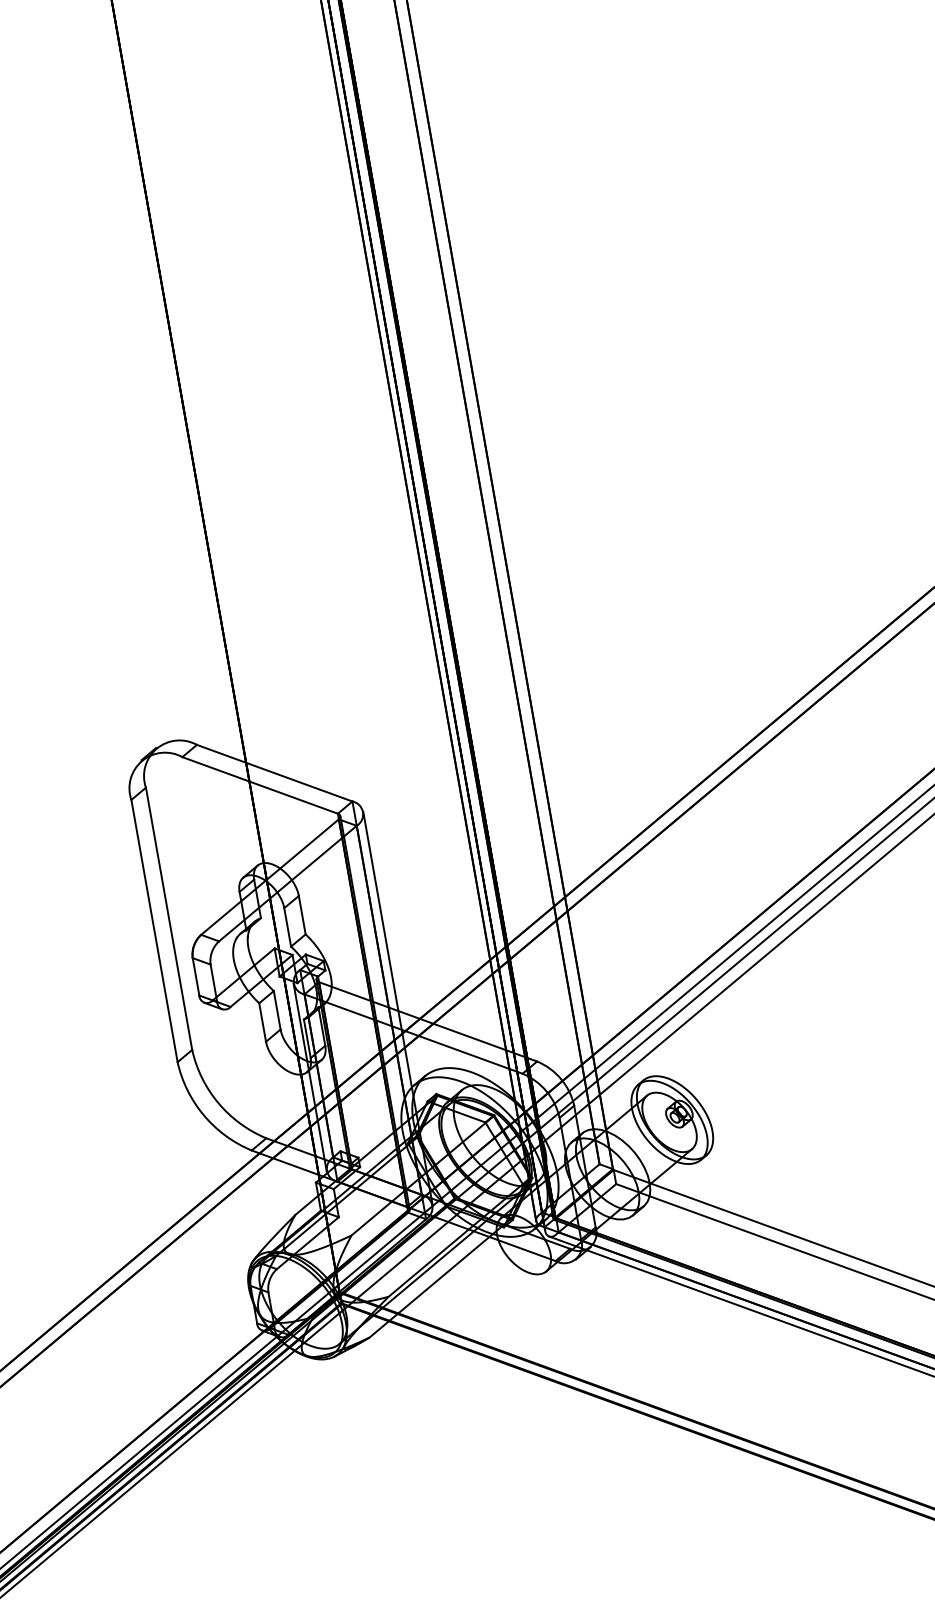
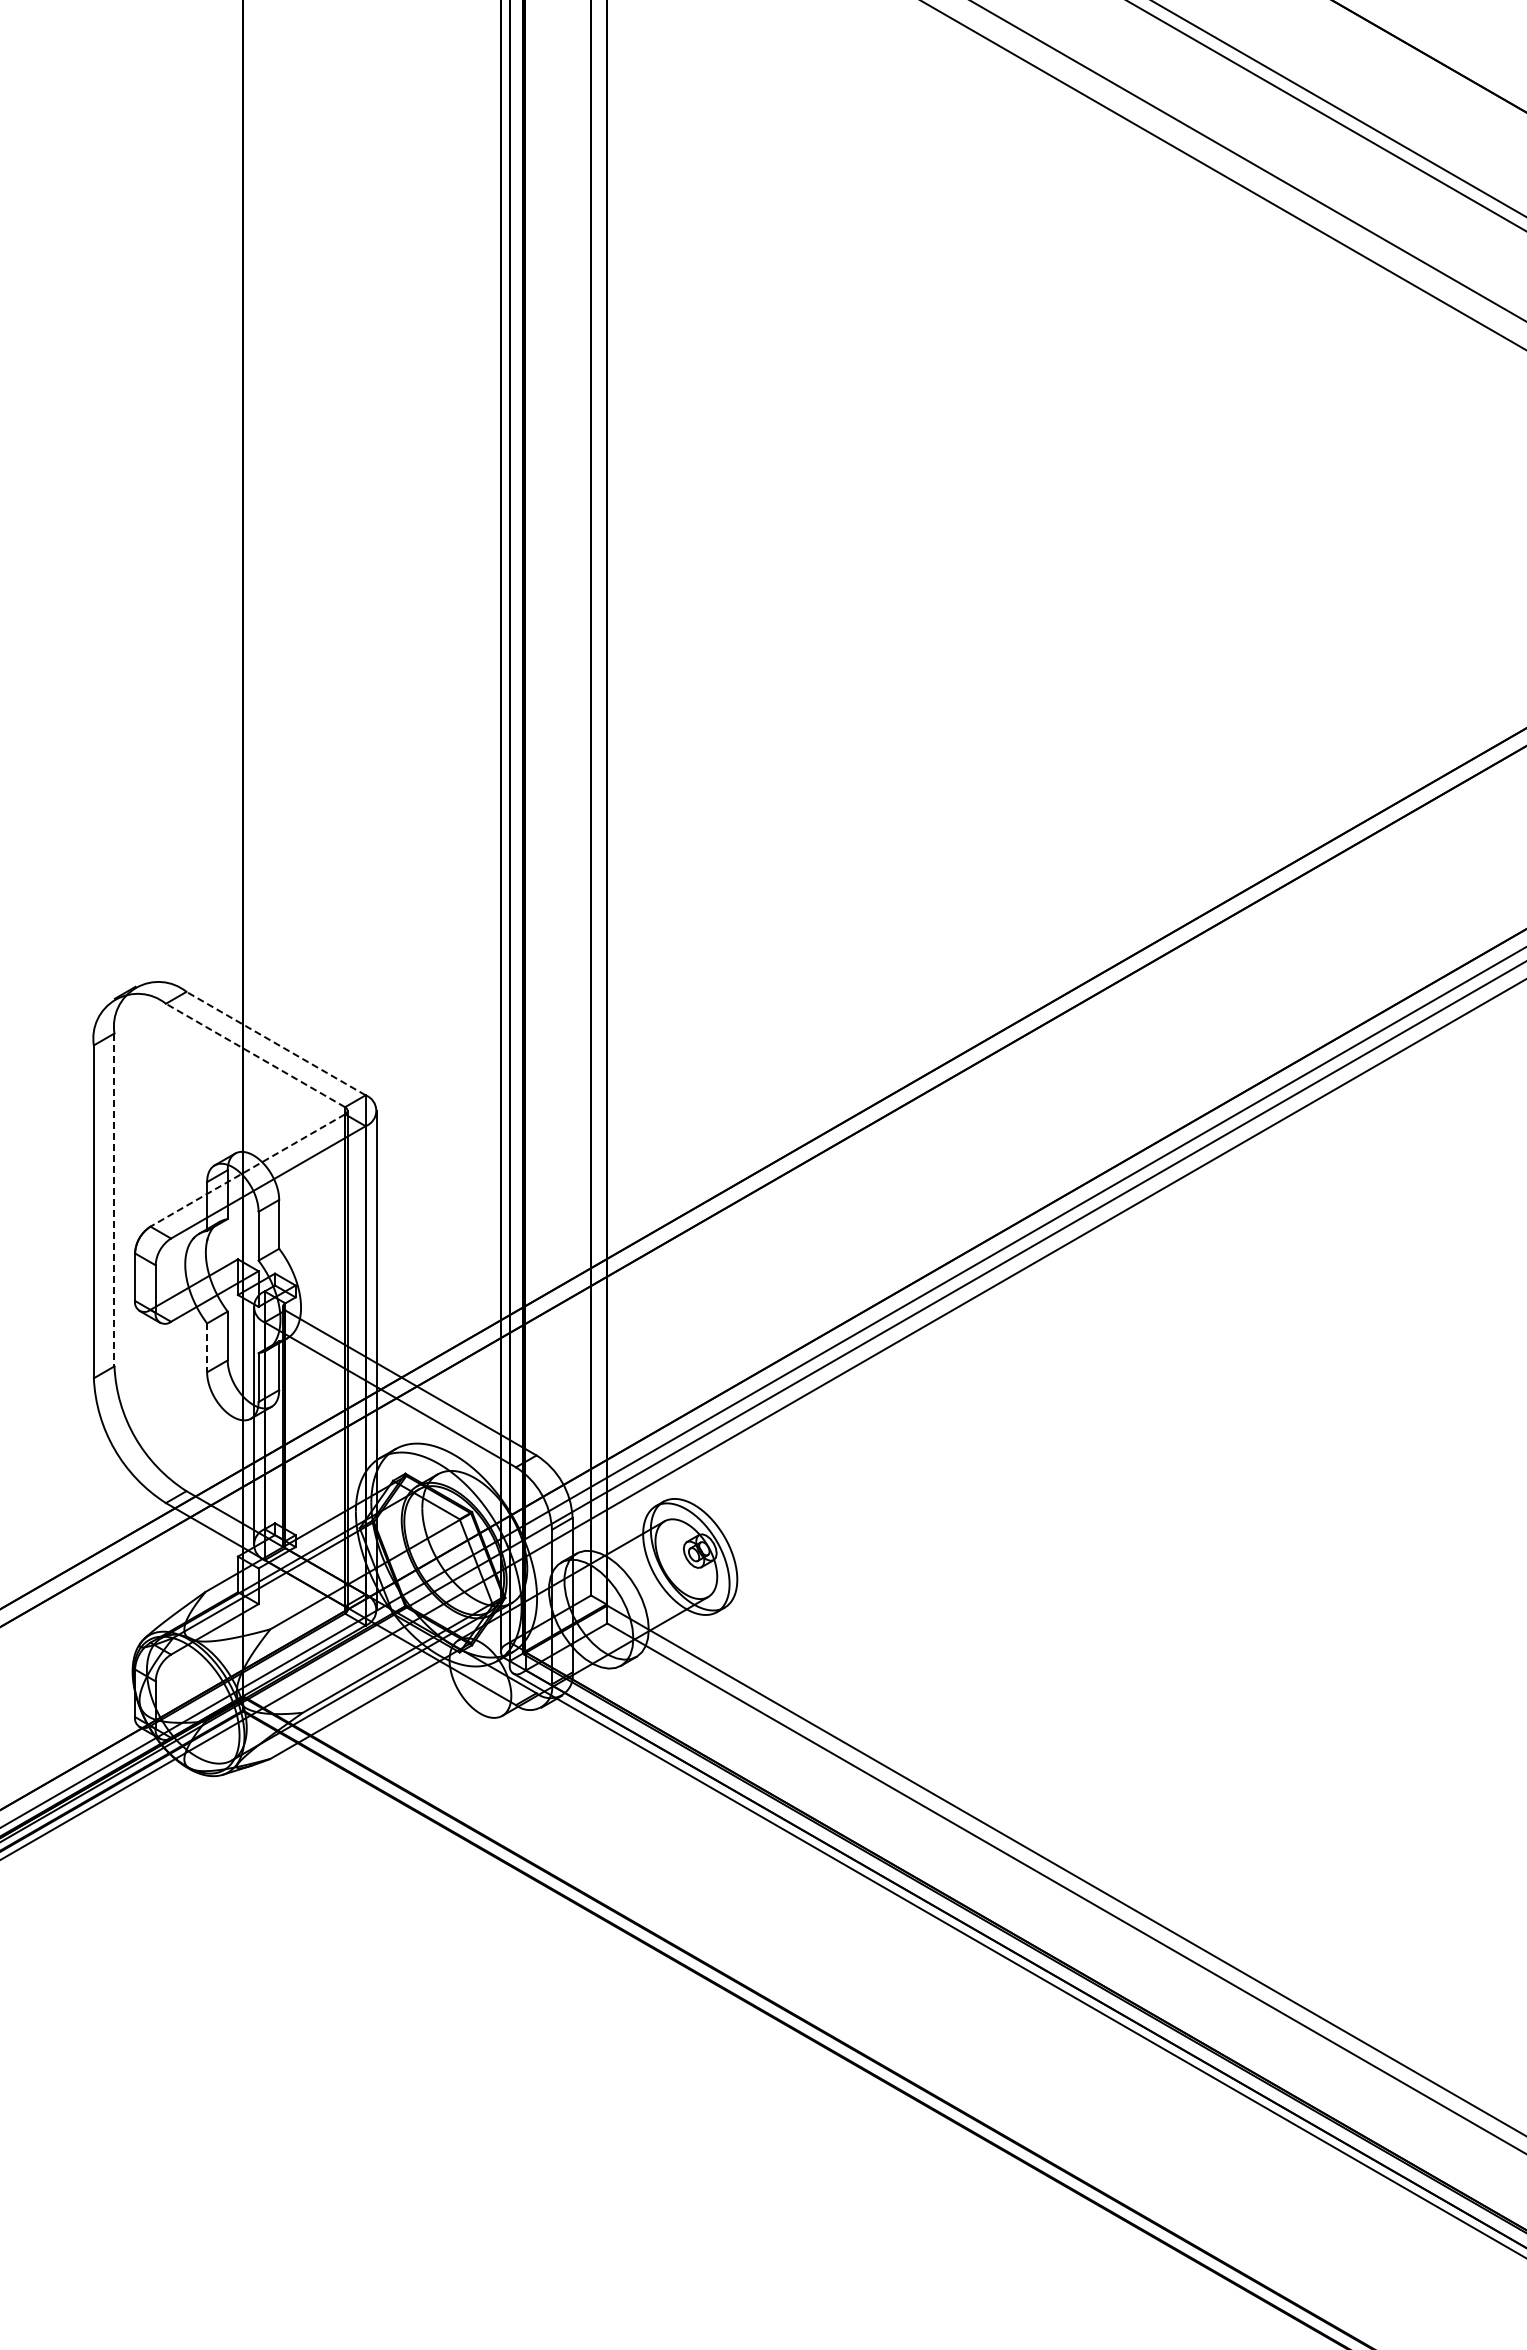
line: (274, 773) -> (275, 1043), solid -> dashed
line: (260, 785) -> (255, 1055), solid -> dashed
line: (269, 877) -> (247, 1170), solid -> dashed
line: (169, 919) -> (114, 1200), solid -> dashed
line: (263, 1022) -> (207, 1348), solid -> dashed

